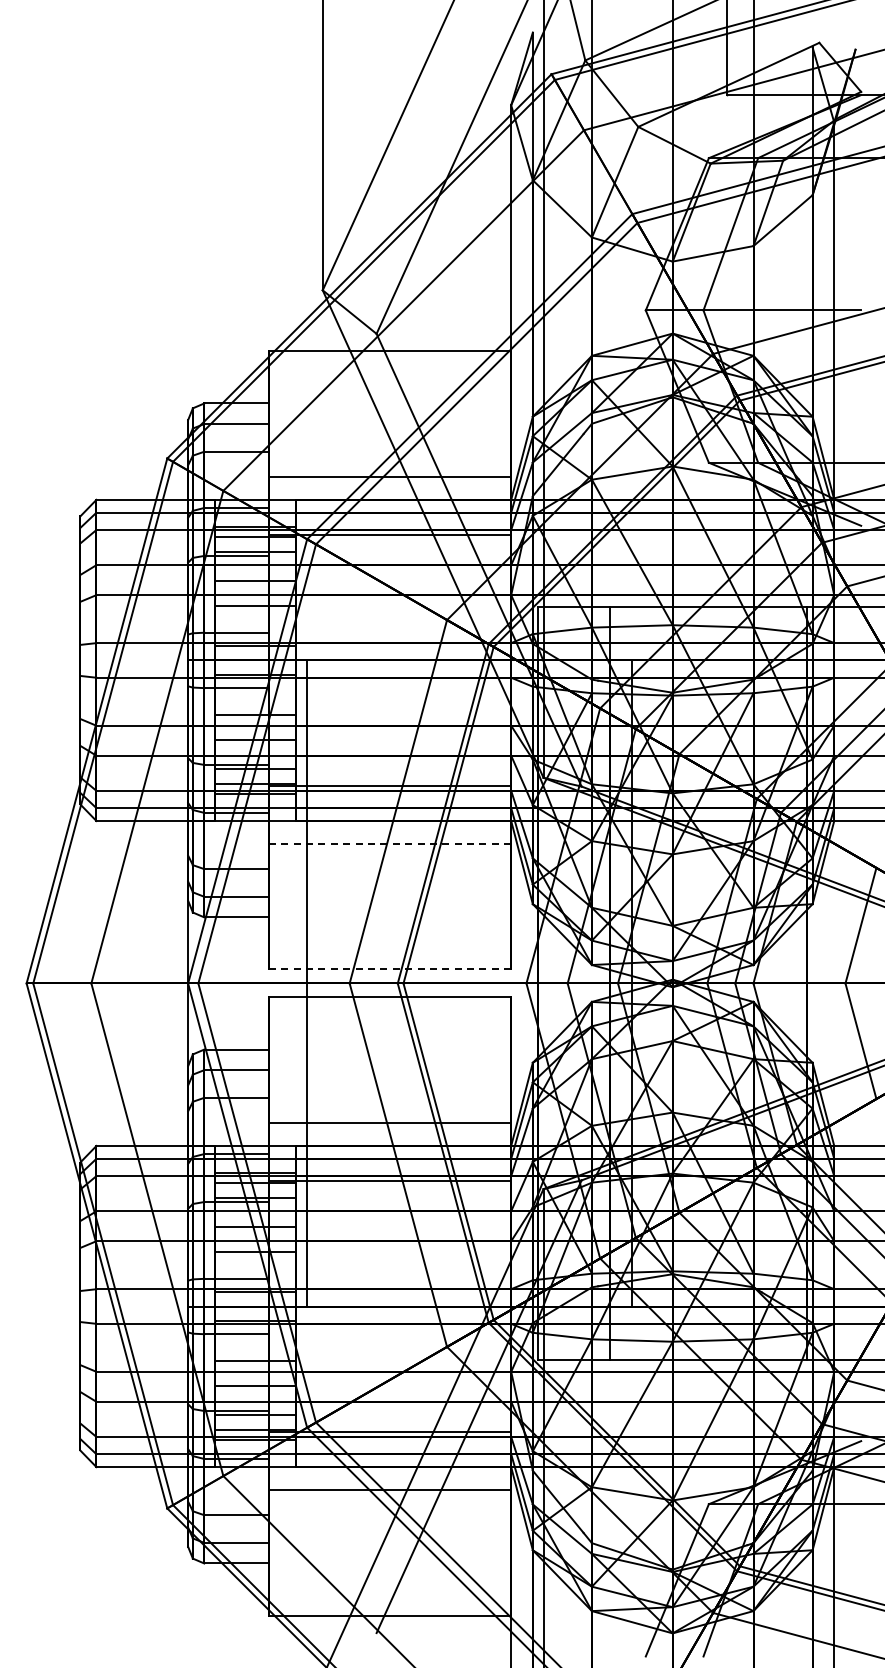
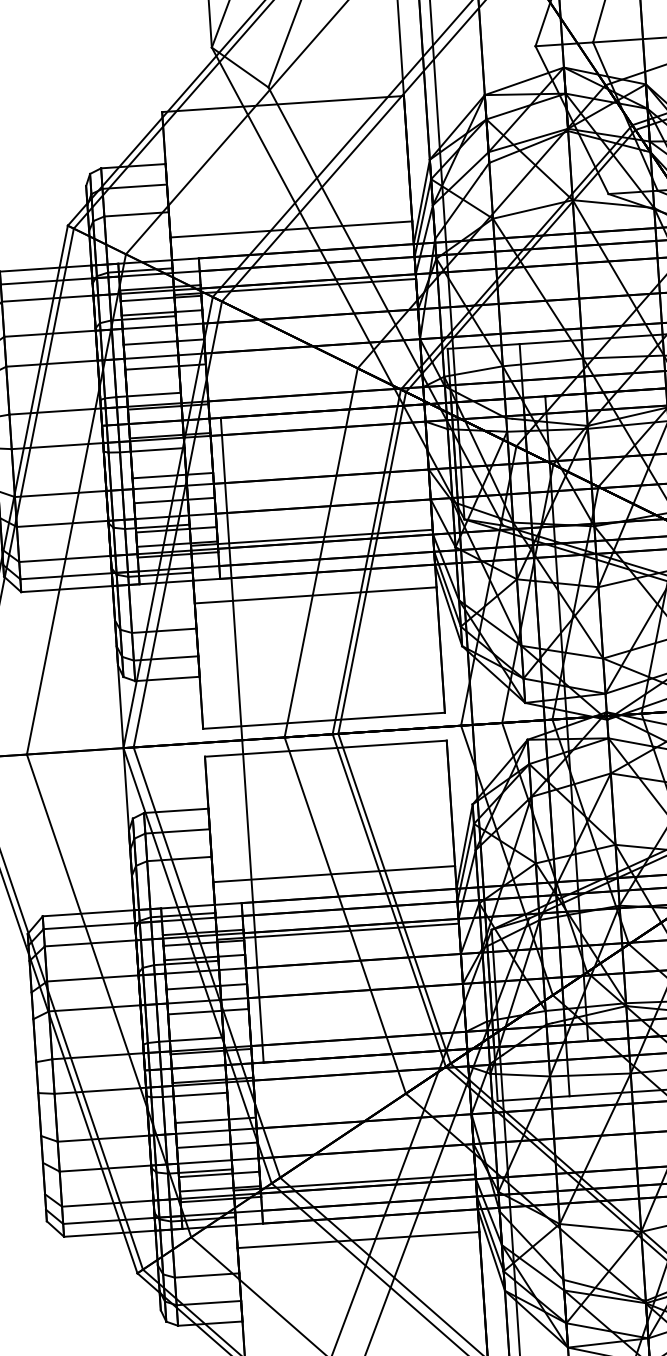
line: (390, 843) -> (316, 595), dashed -> solid
line: (390, 969) -> (324, 720), dashed -> solid

